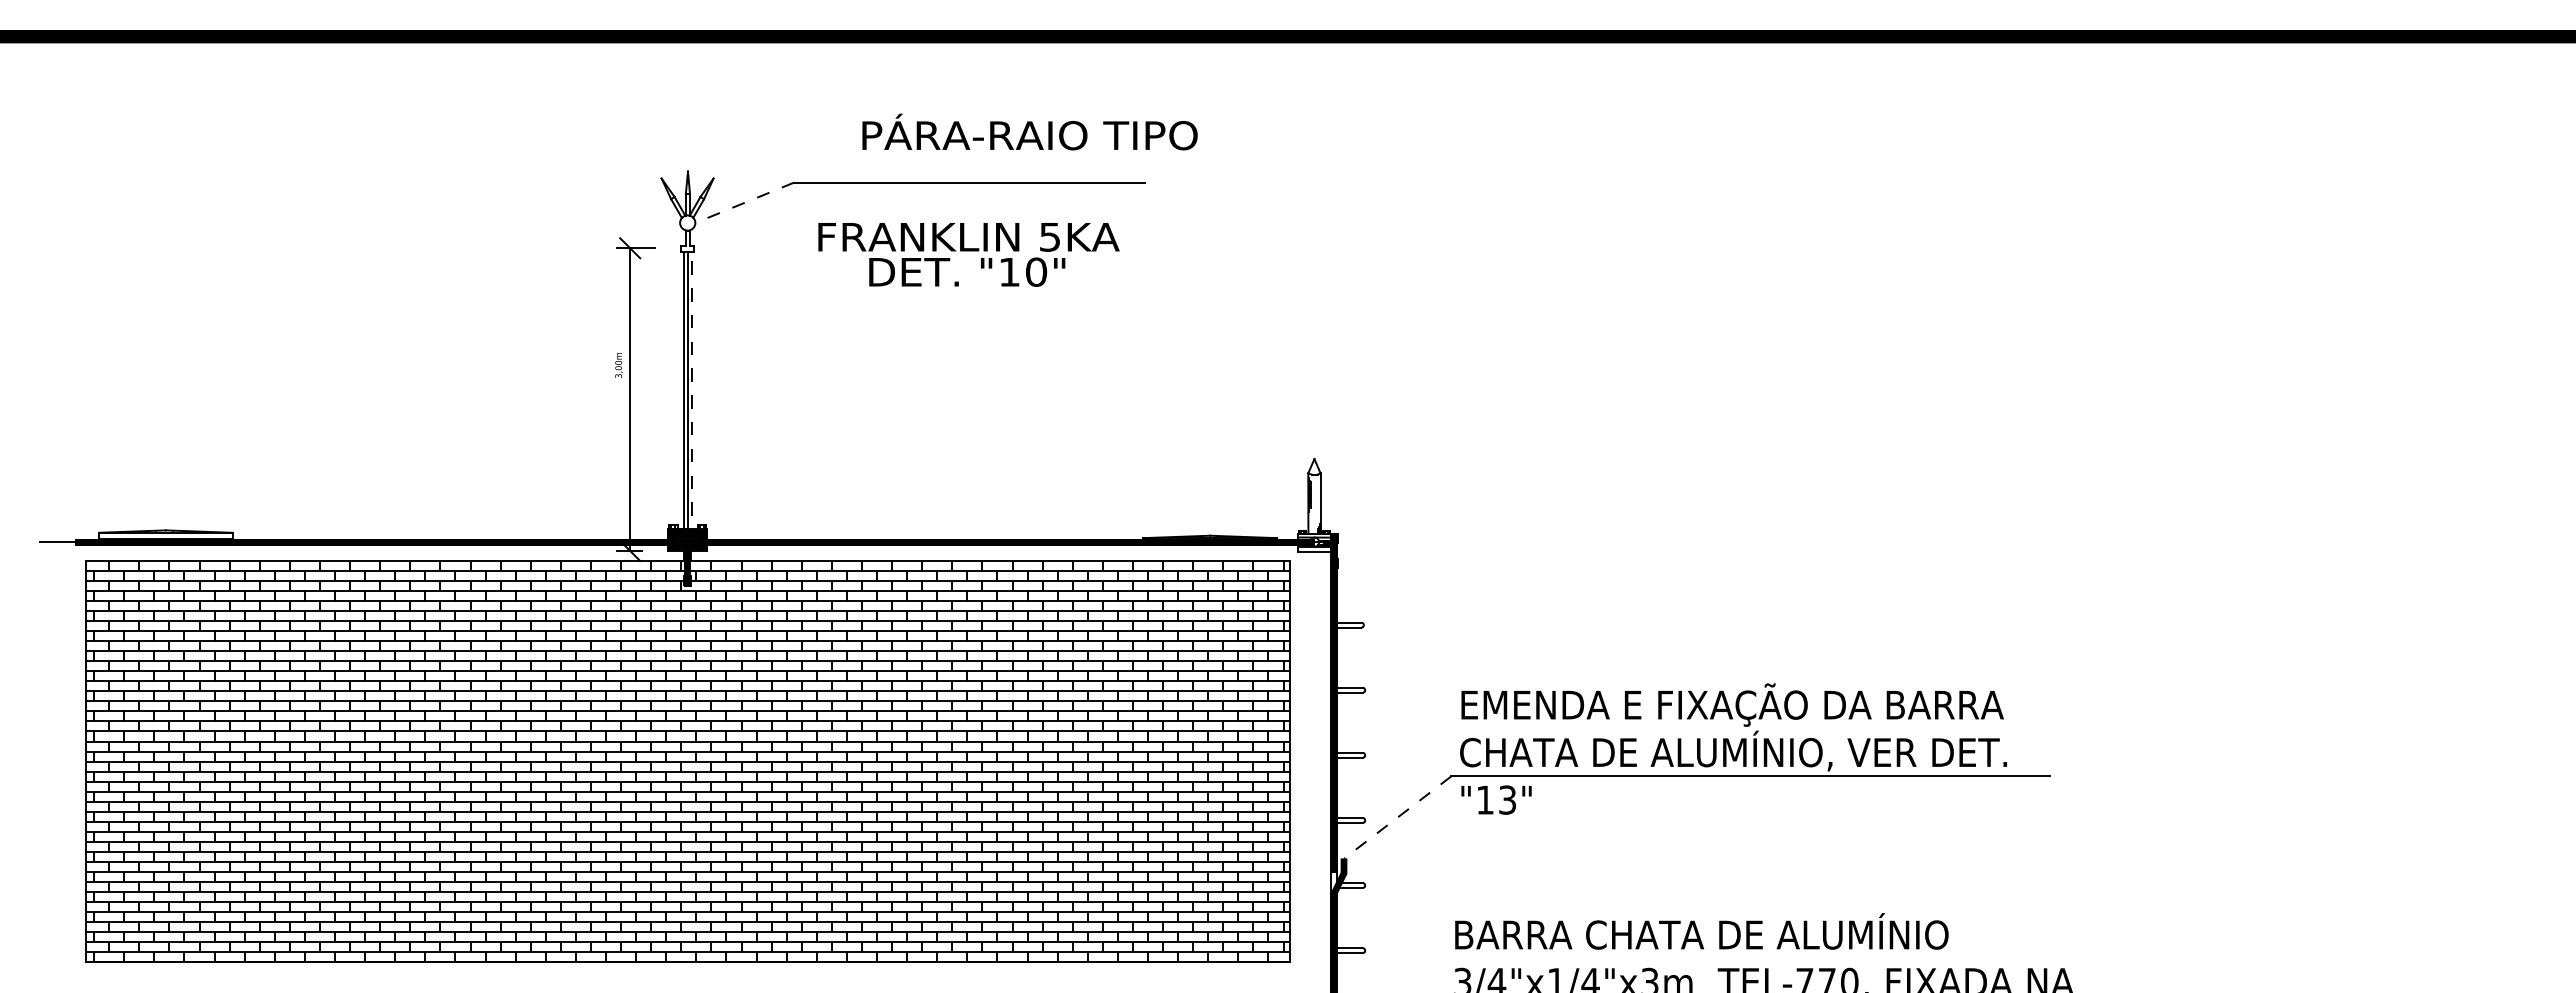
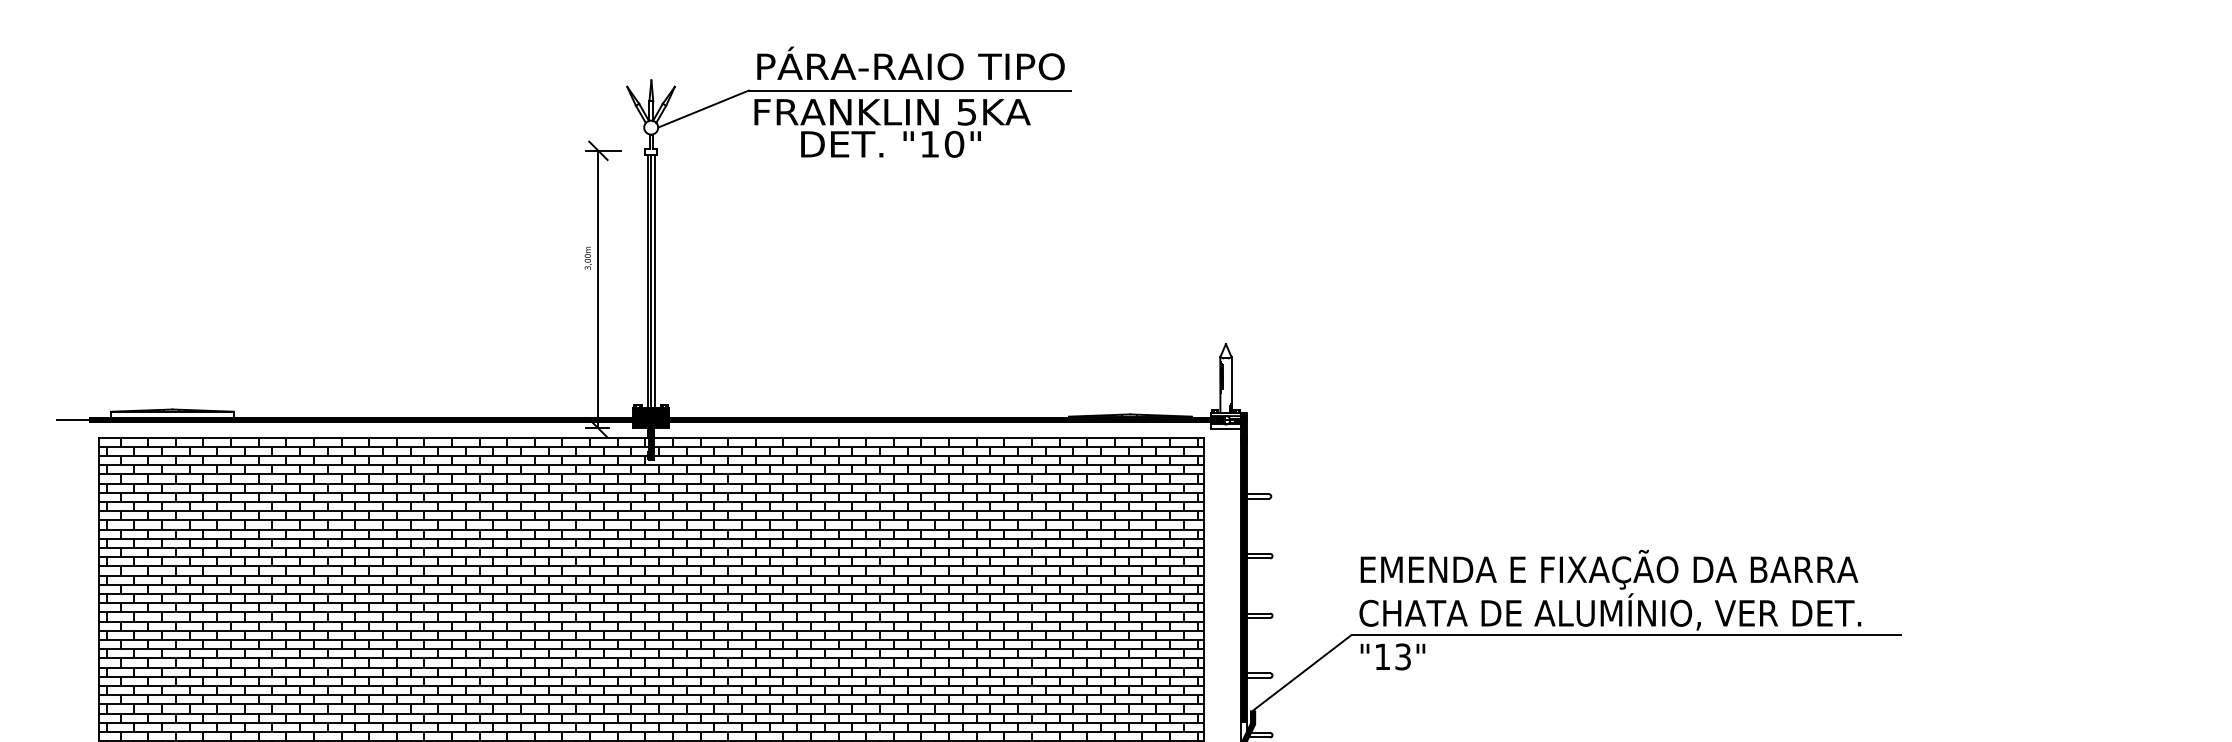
text: (1029, 131) -> (910, 62), moved
line: (744, 202) -> (703, 108), dashed -> solid
text: (968, 254) -> (892, 128), moved
line: (692, 397) -> (655, 287), dashed -> solid
line: (1397, 817) -> (1302, 672), dashed -> solid

